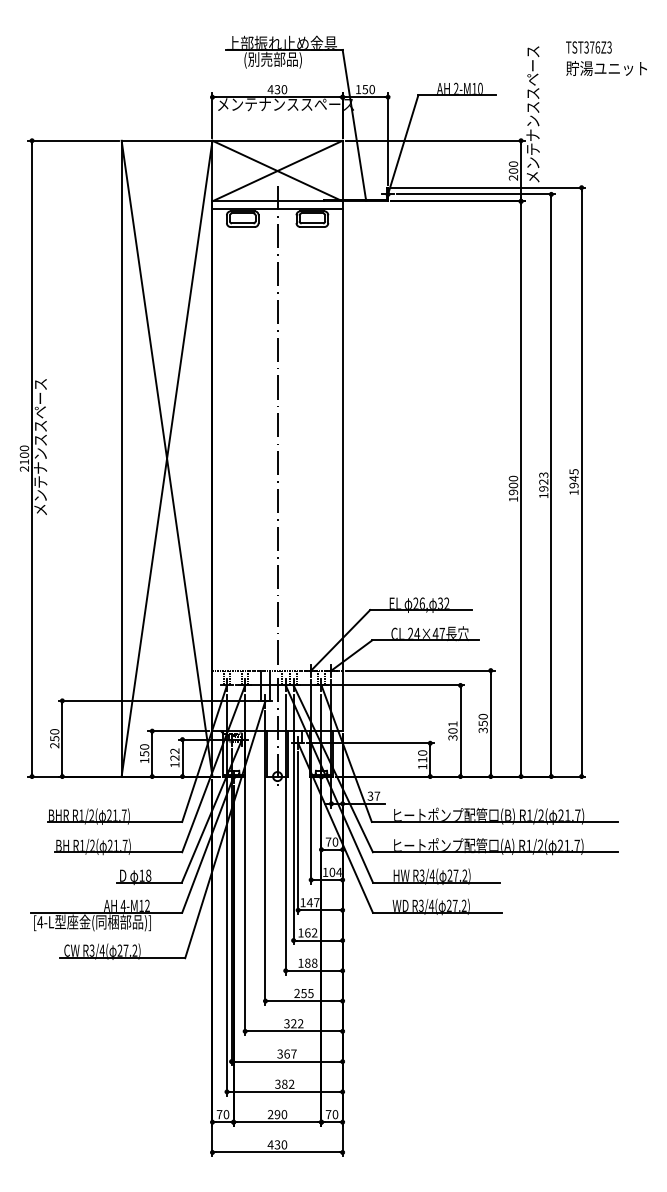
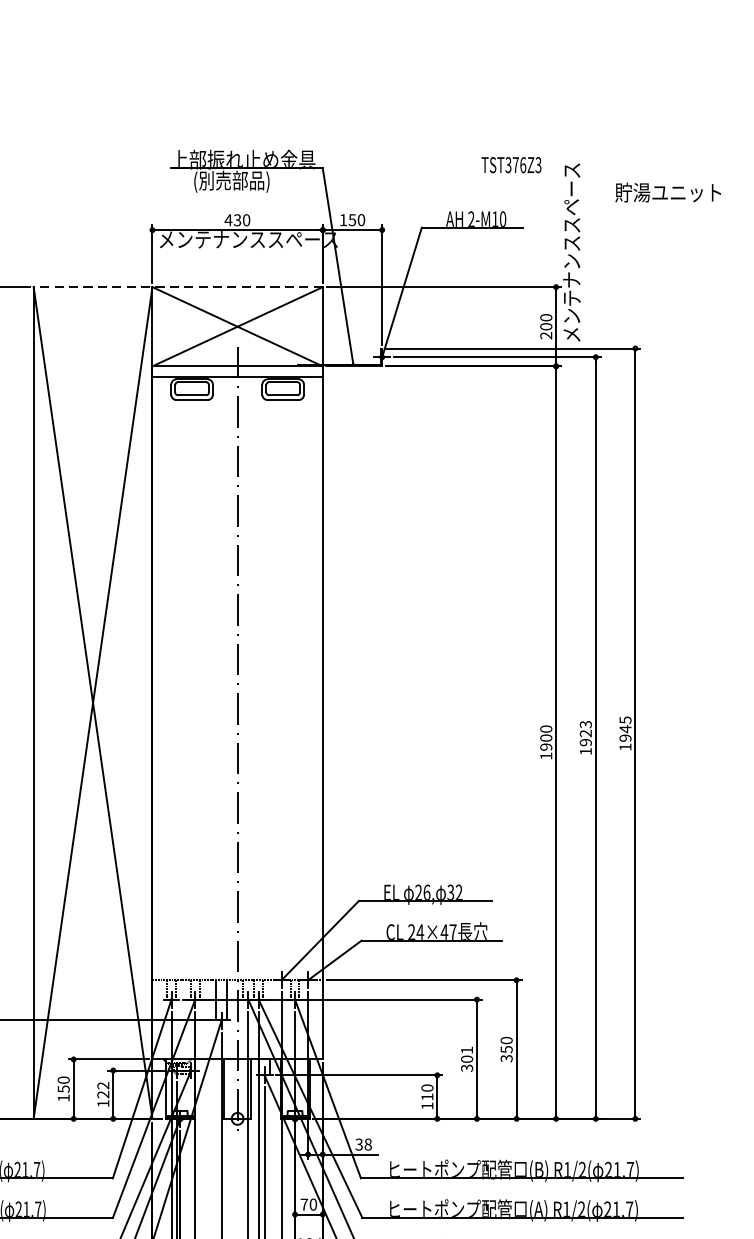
text: (588, 47) -> (510, 165), moved
line: (232, 140) -> (178, 286), solid -> dashed
text: (377, 795) -> (368, 1143), 37 -> 38

